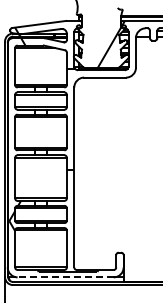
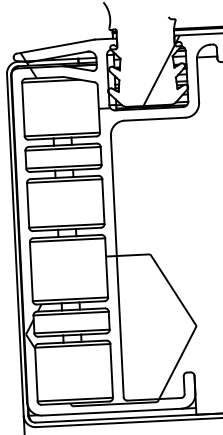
hatch: (100, 219) -> (158, 325), added
line: (65, 277) -> (111, 412), dashed -> solid

